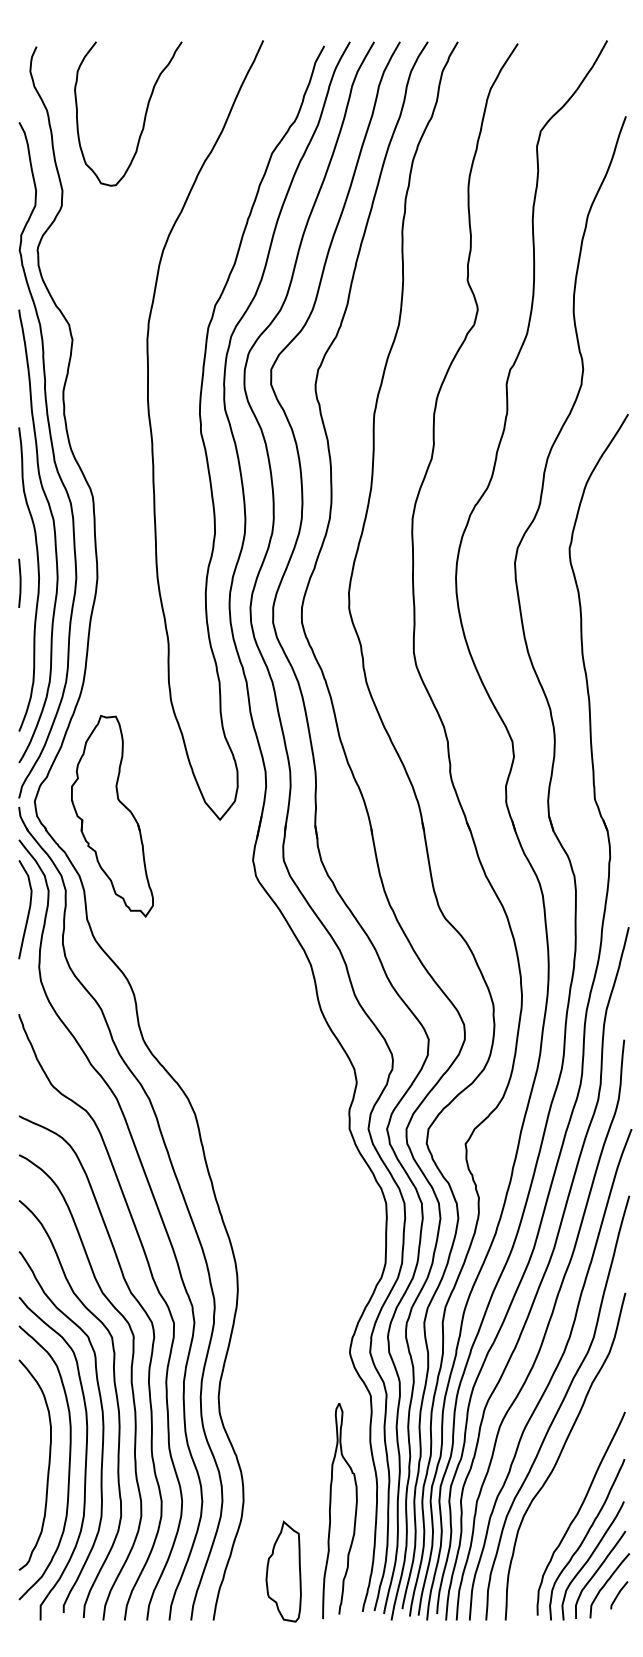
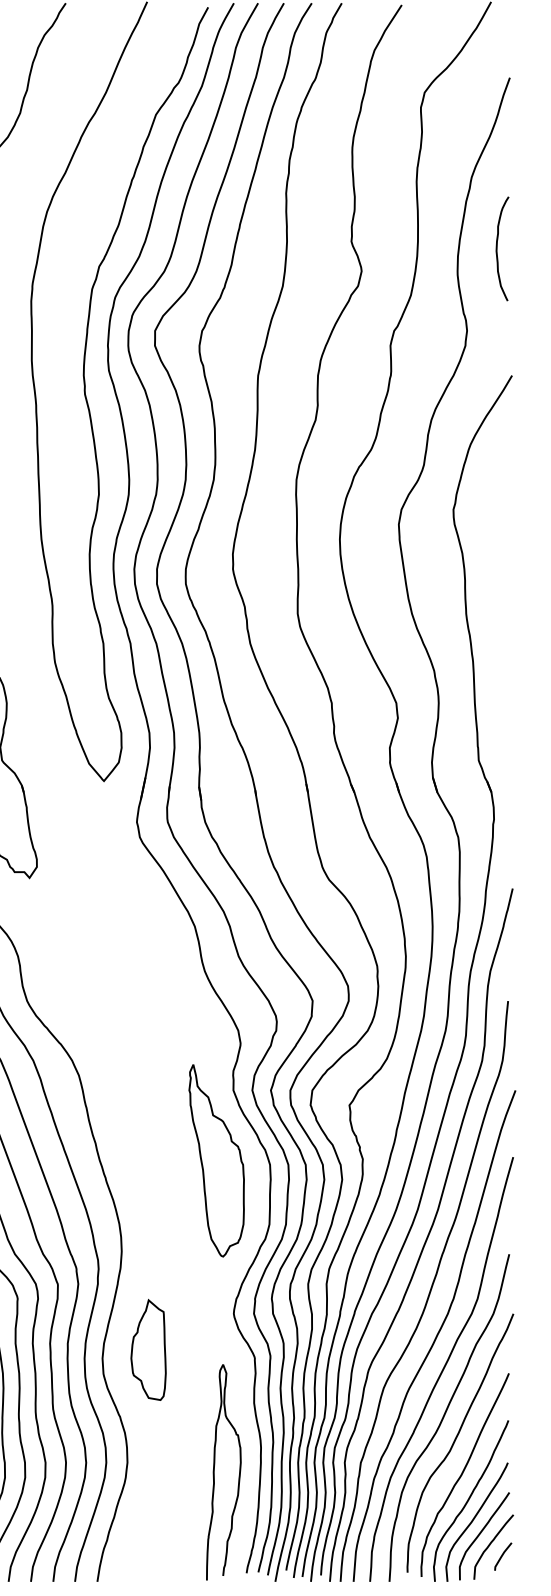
curve: (613, 287) -> (497, 248), added
part: (332, 1199) -> (216, 1160), added
curve: (572, 1478) -> (456, 1439), added
part: (283, 1571) -> (148, 1349), moved

